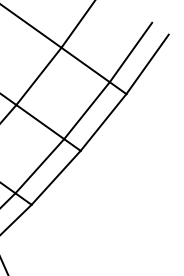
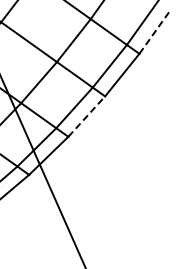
line: (147, 64) -> (155, 31), solid -> dashed
line: (57, 177) -> (87, 116), solid -> dashed

